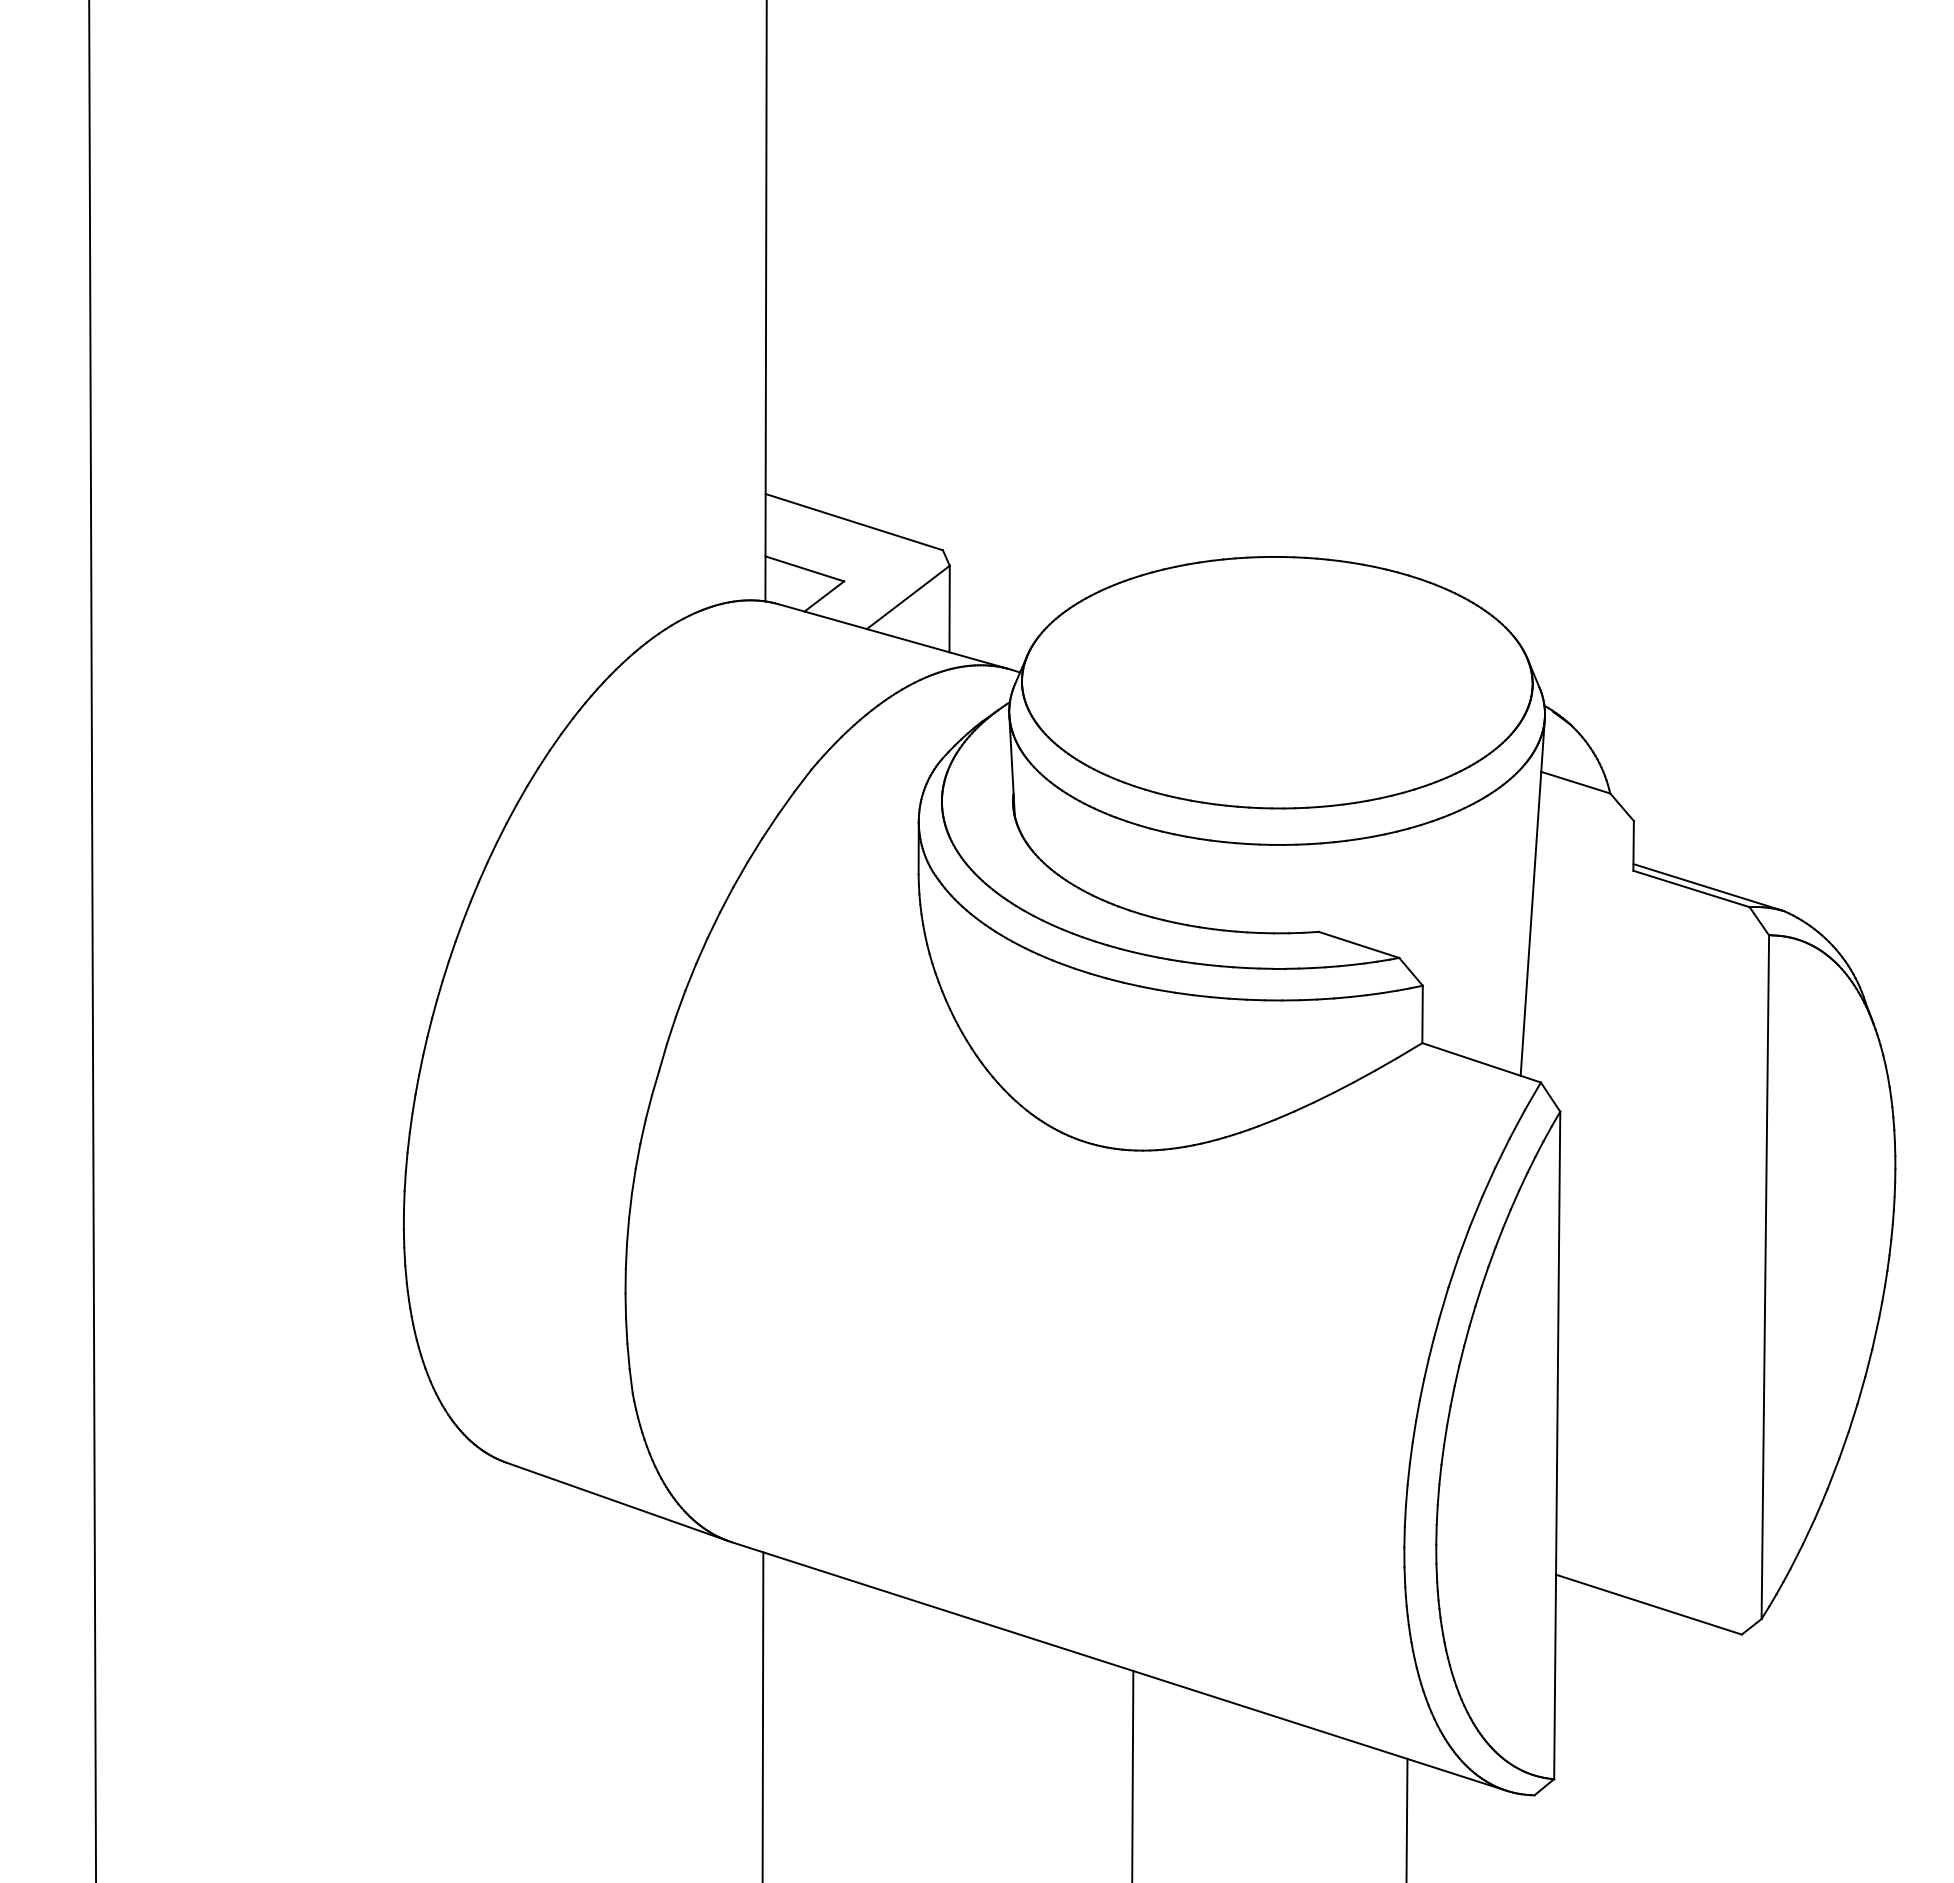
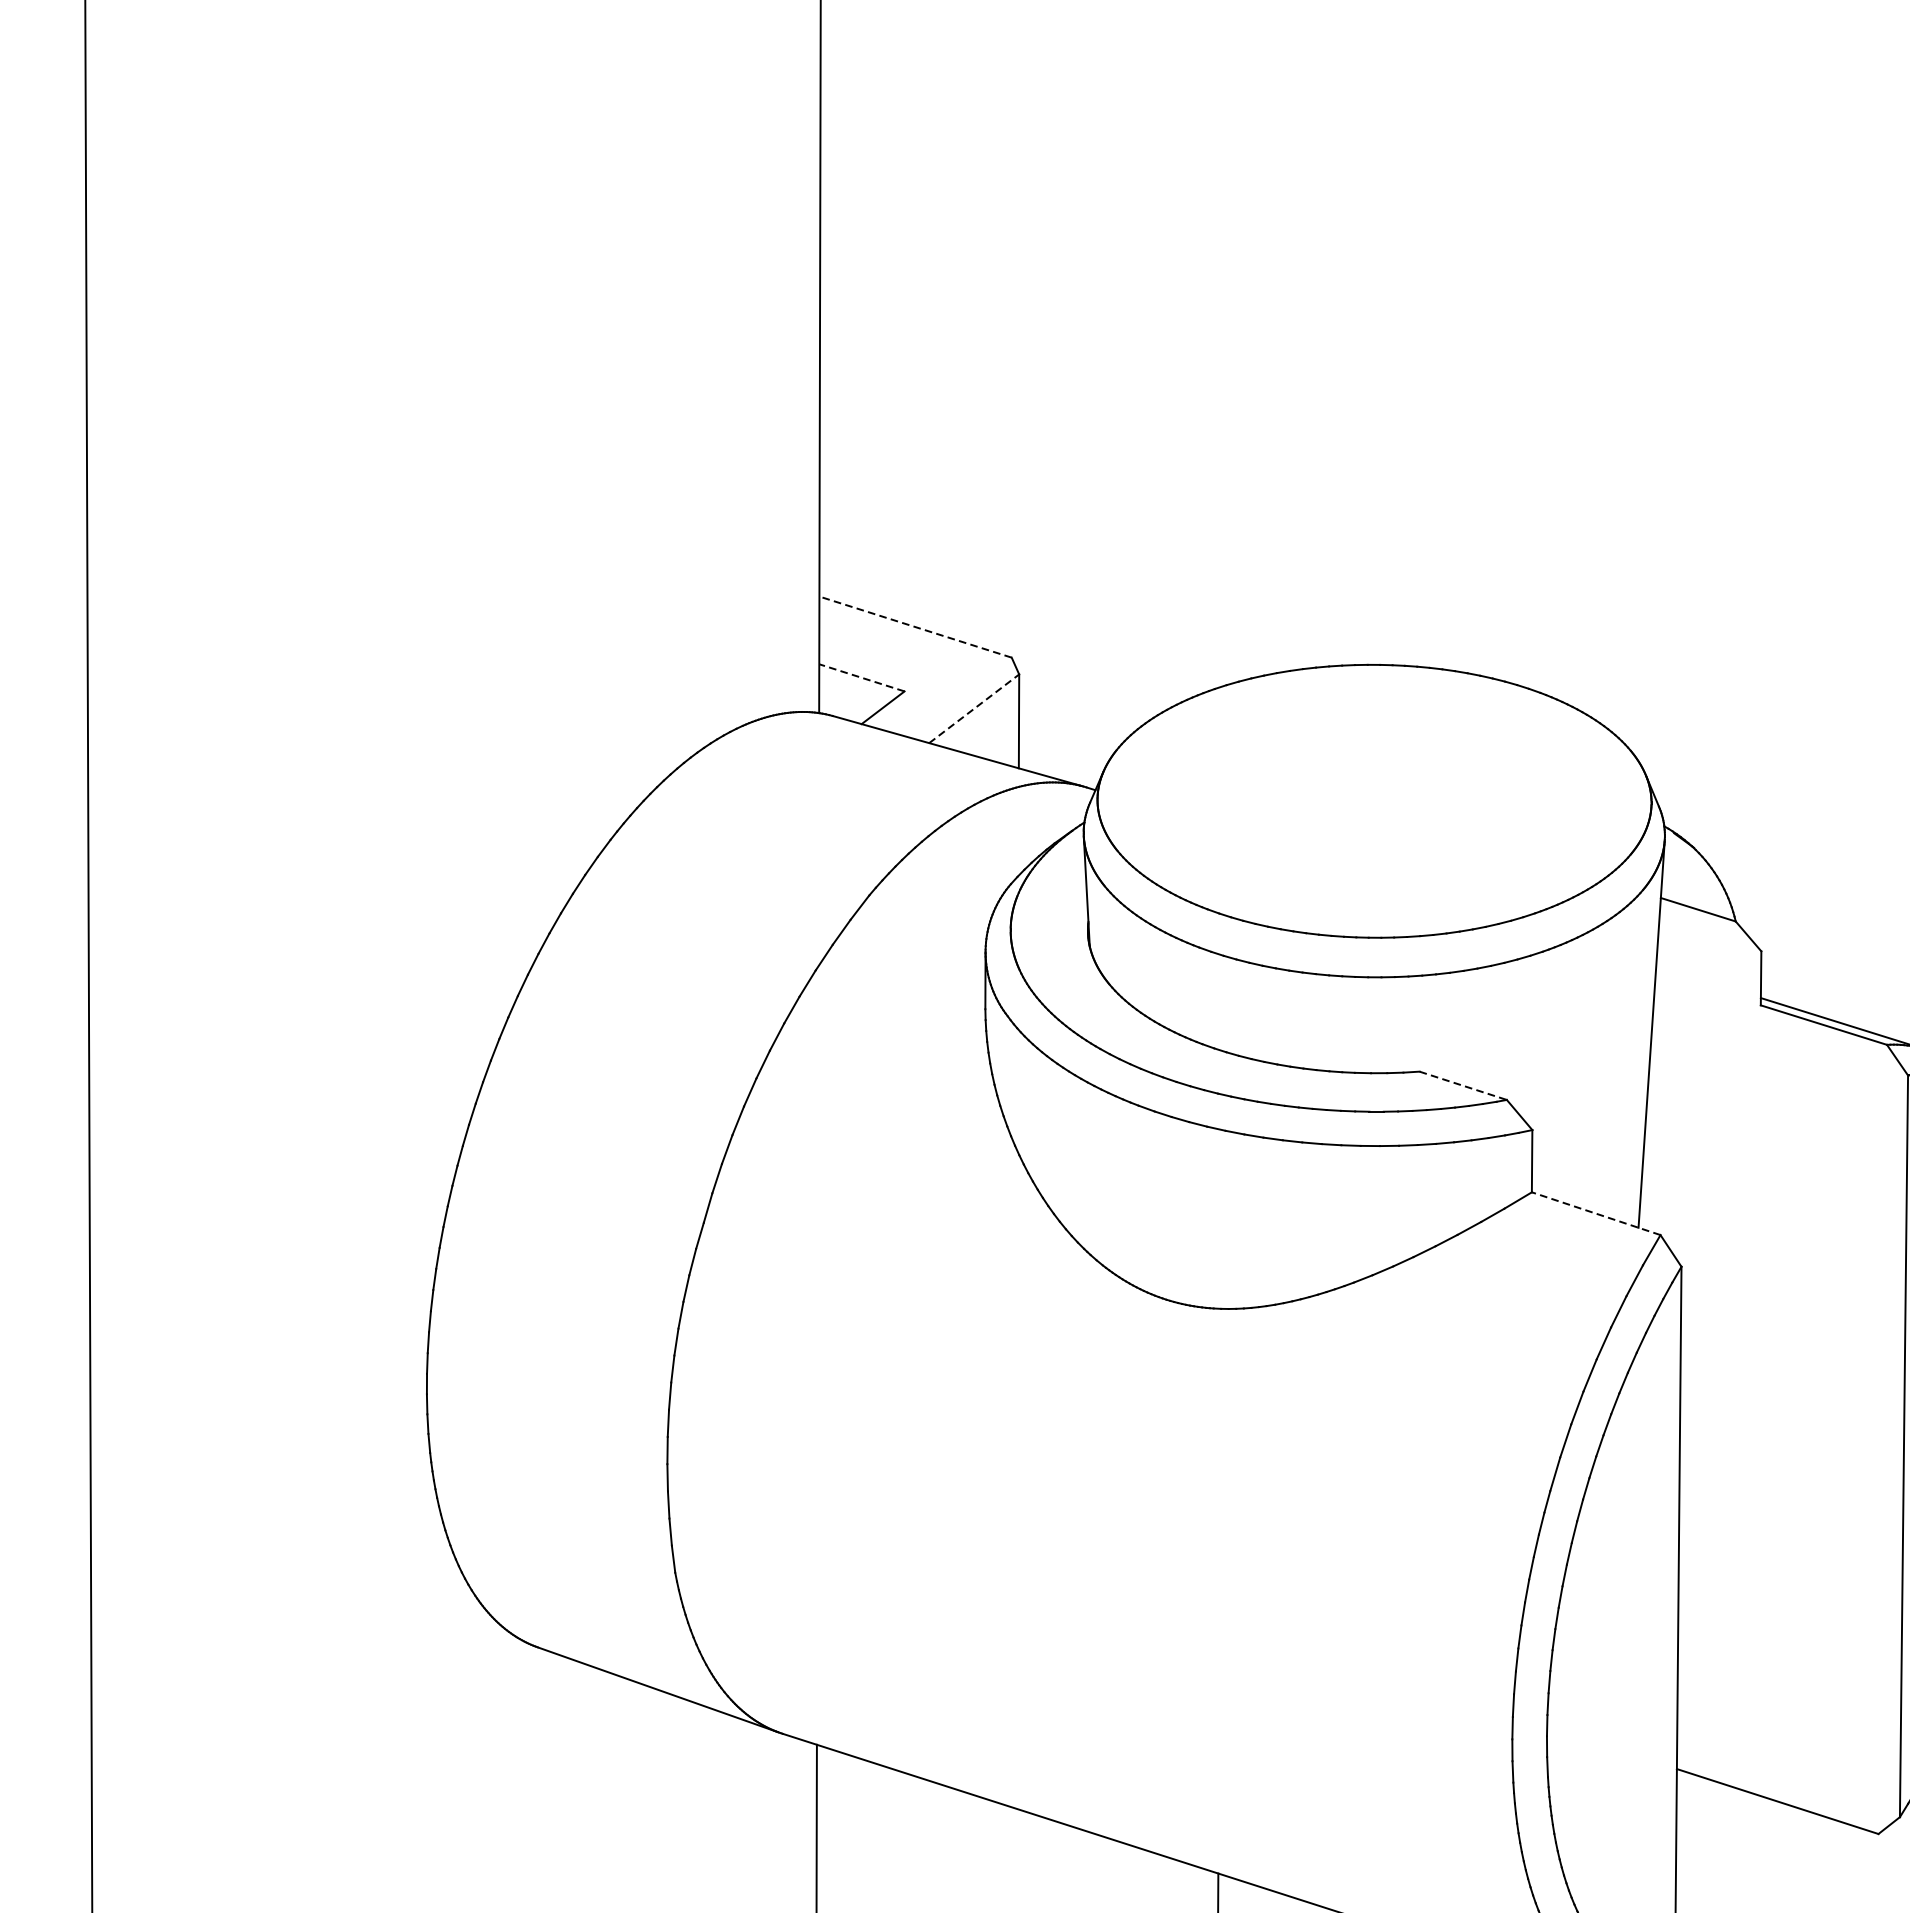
line: (854, 522) -> (915, 627), solid -> dashed
line: (804, 568) -> (861, 677), solid -> dashed
line: (908, 597) -> (974, 708), solid -> dashed
line: (1359, 945) -> (1463, 1086), solid -> dashed
line: (1481, 1062) -> (1596, 1213), solid -> dashed

